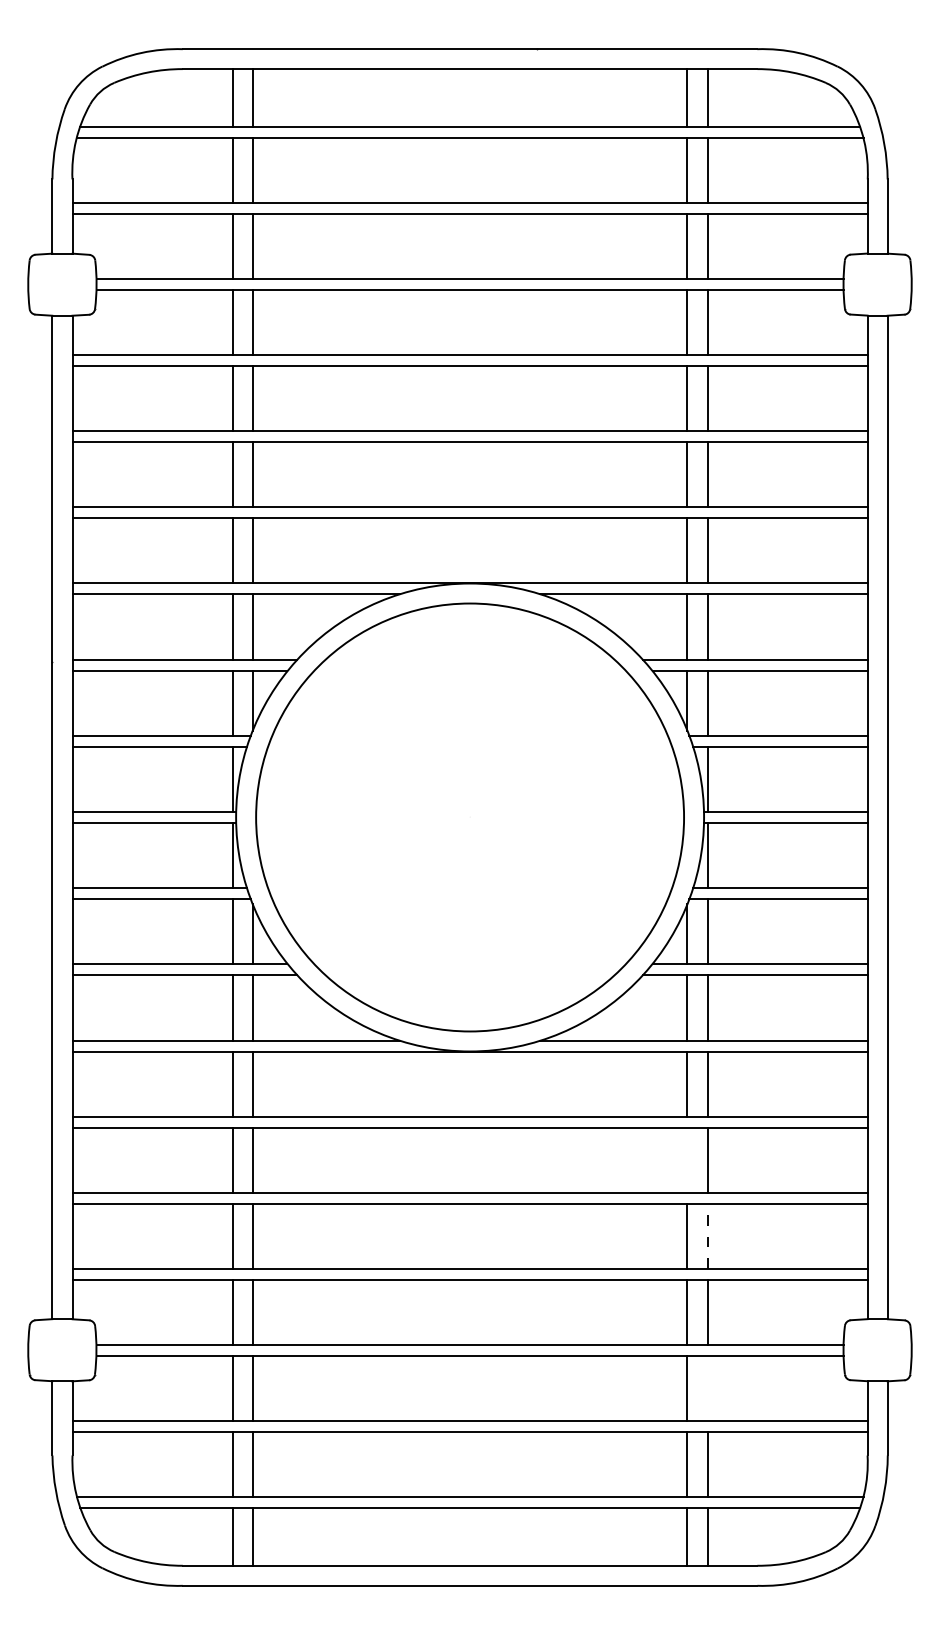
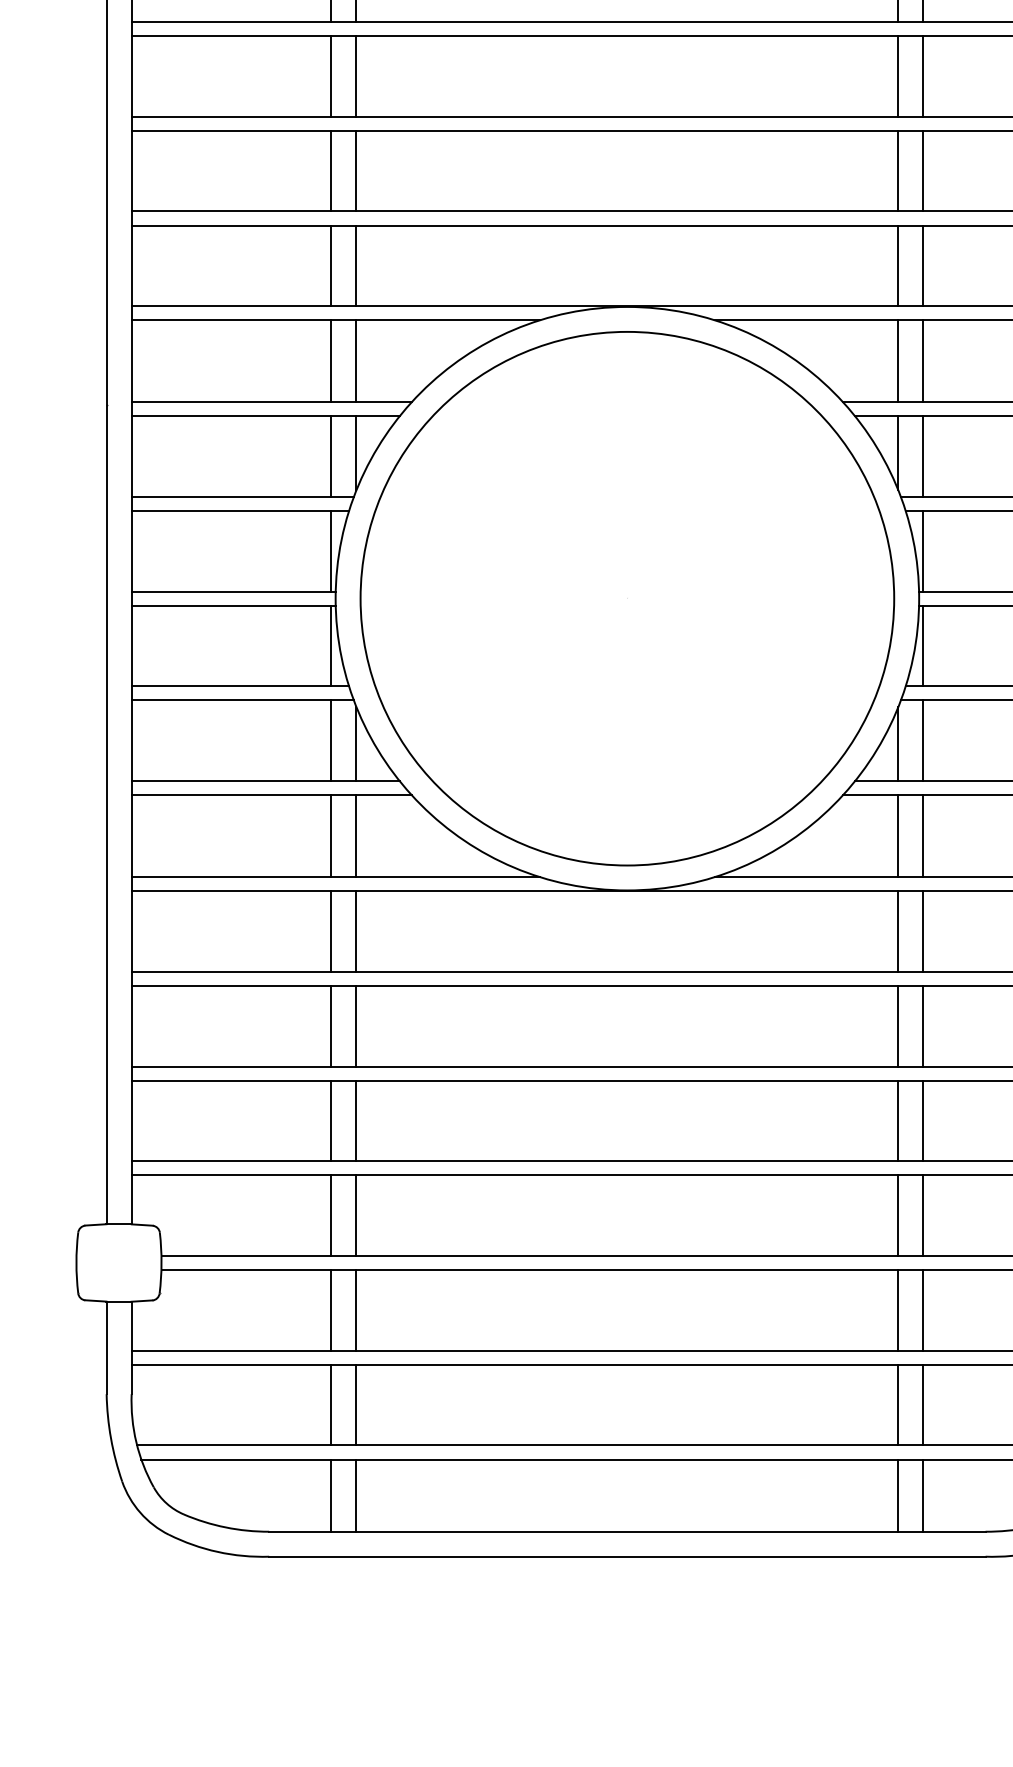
line: (687, 1160) -> (898, 1026), added
line: (707, 1235) -> (923, 1119), dashed -> solid
line: (707, 1387) -> (923, 1309), added

